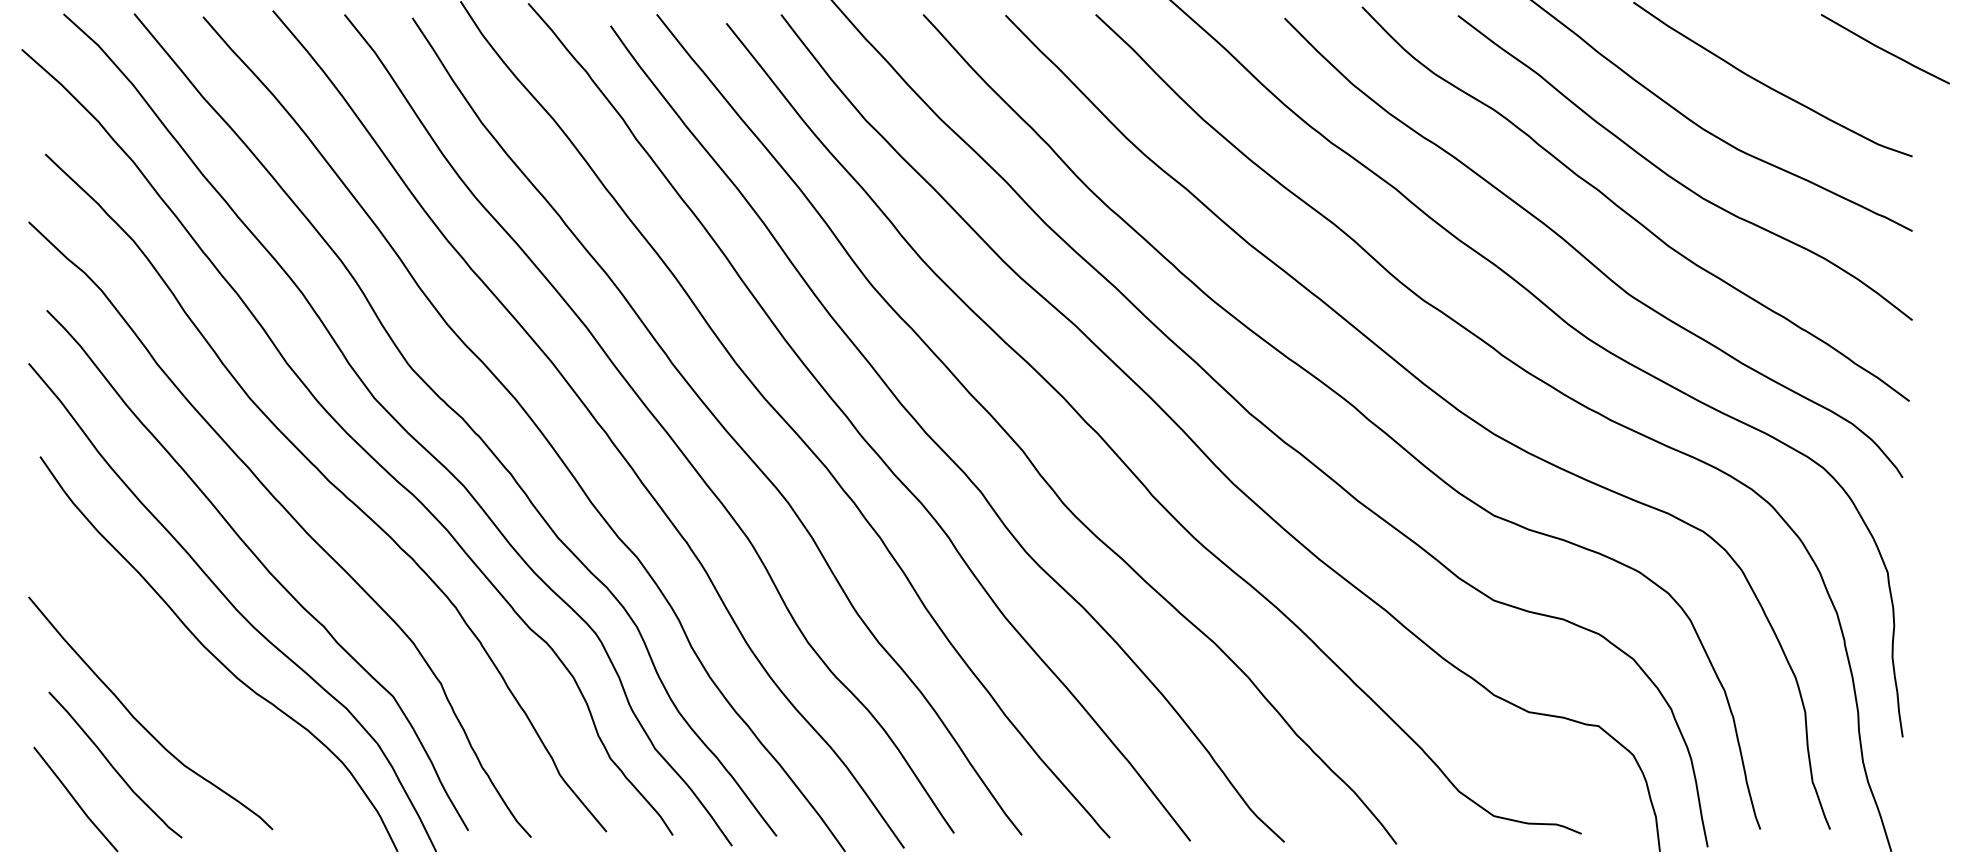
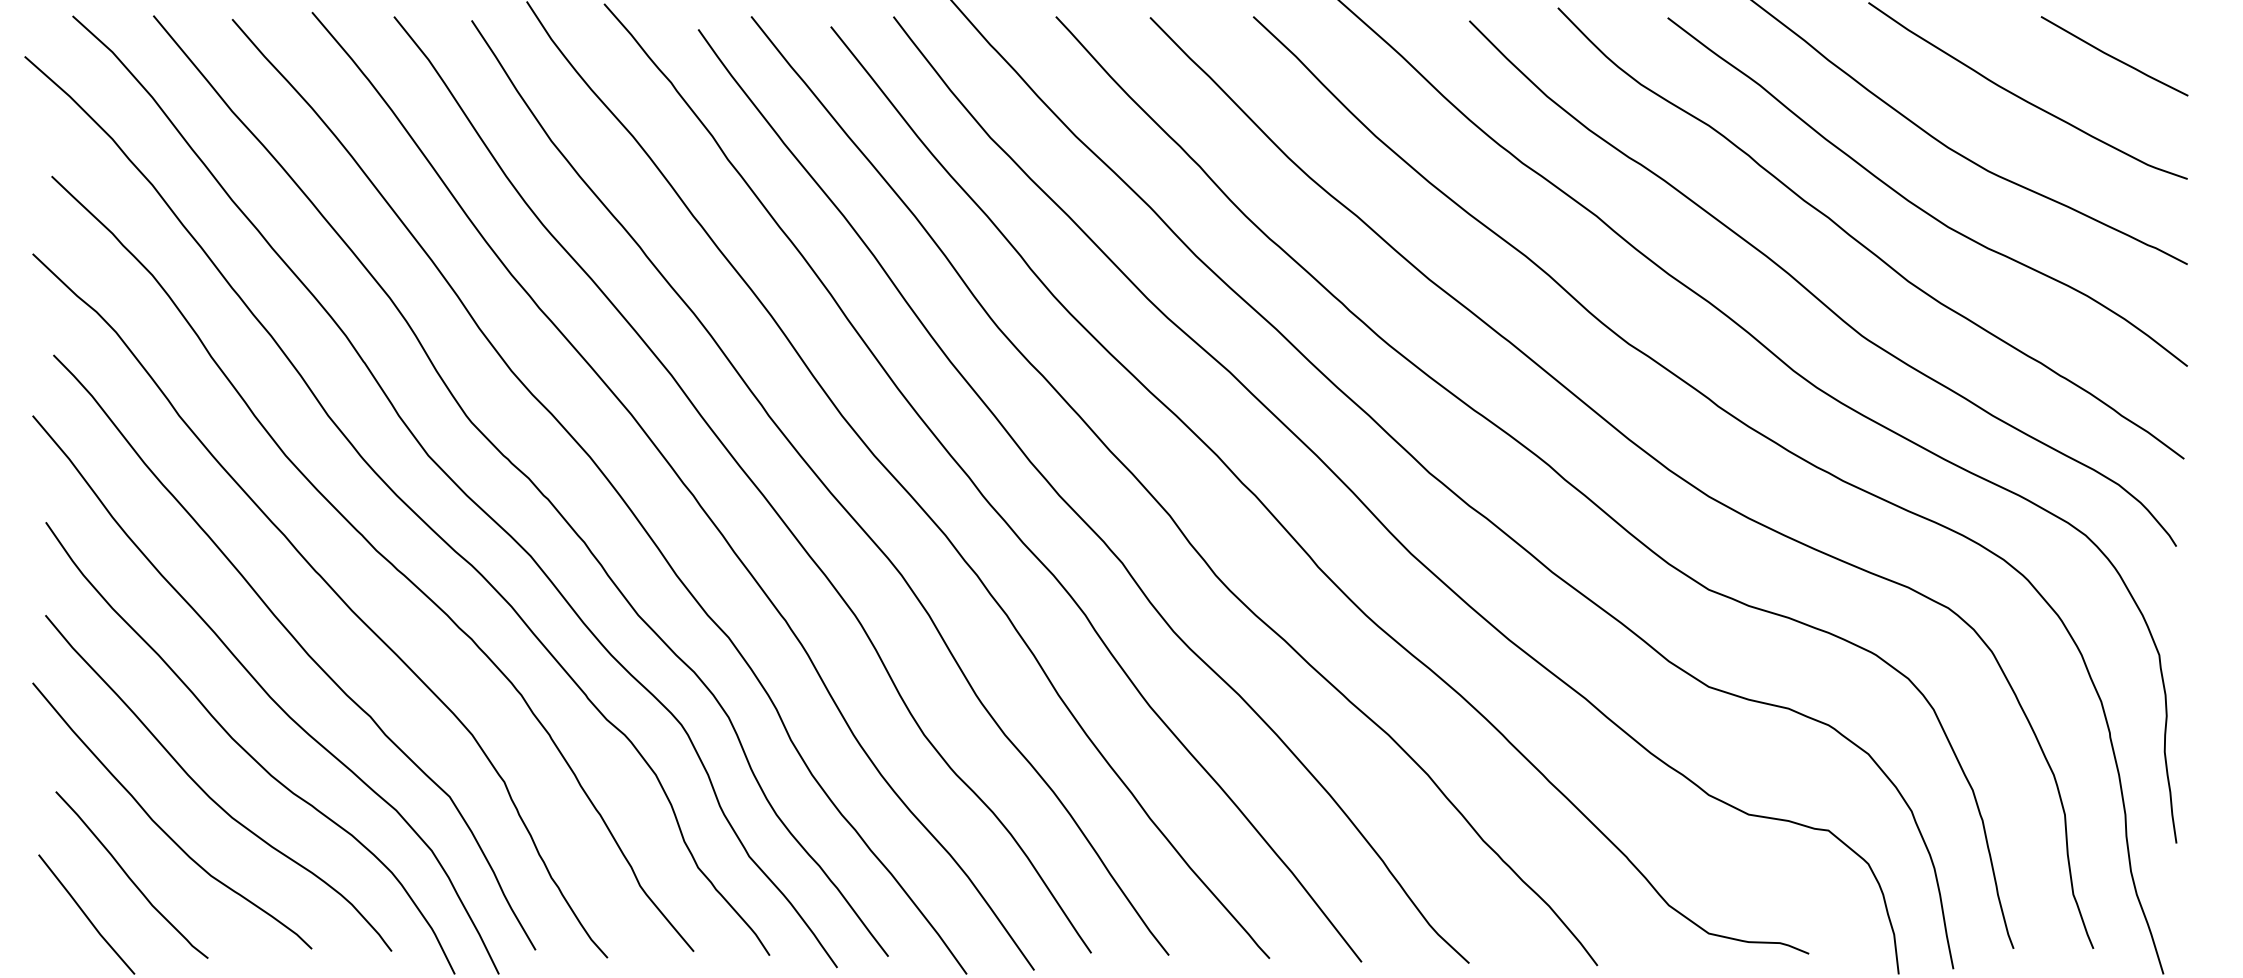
line: (1884, 49) -> (2113, 56), moved
curve: (181, 693) -> (207, 793), added

